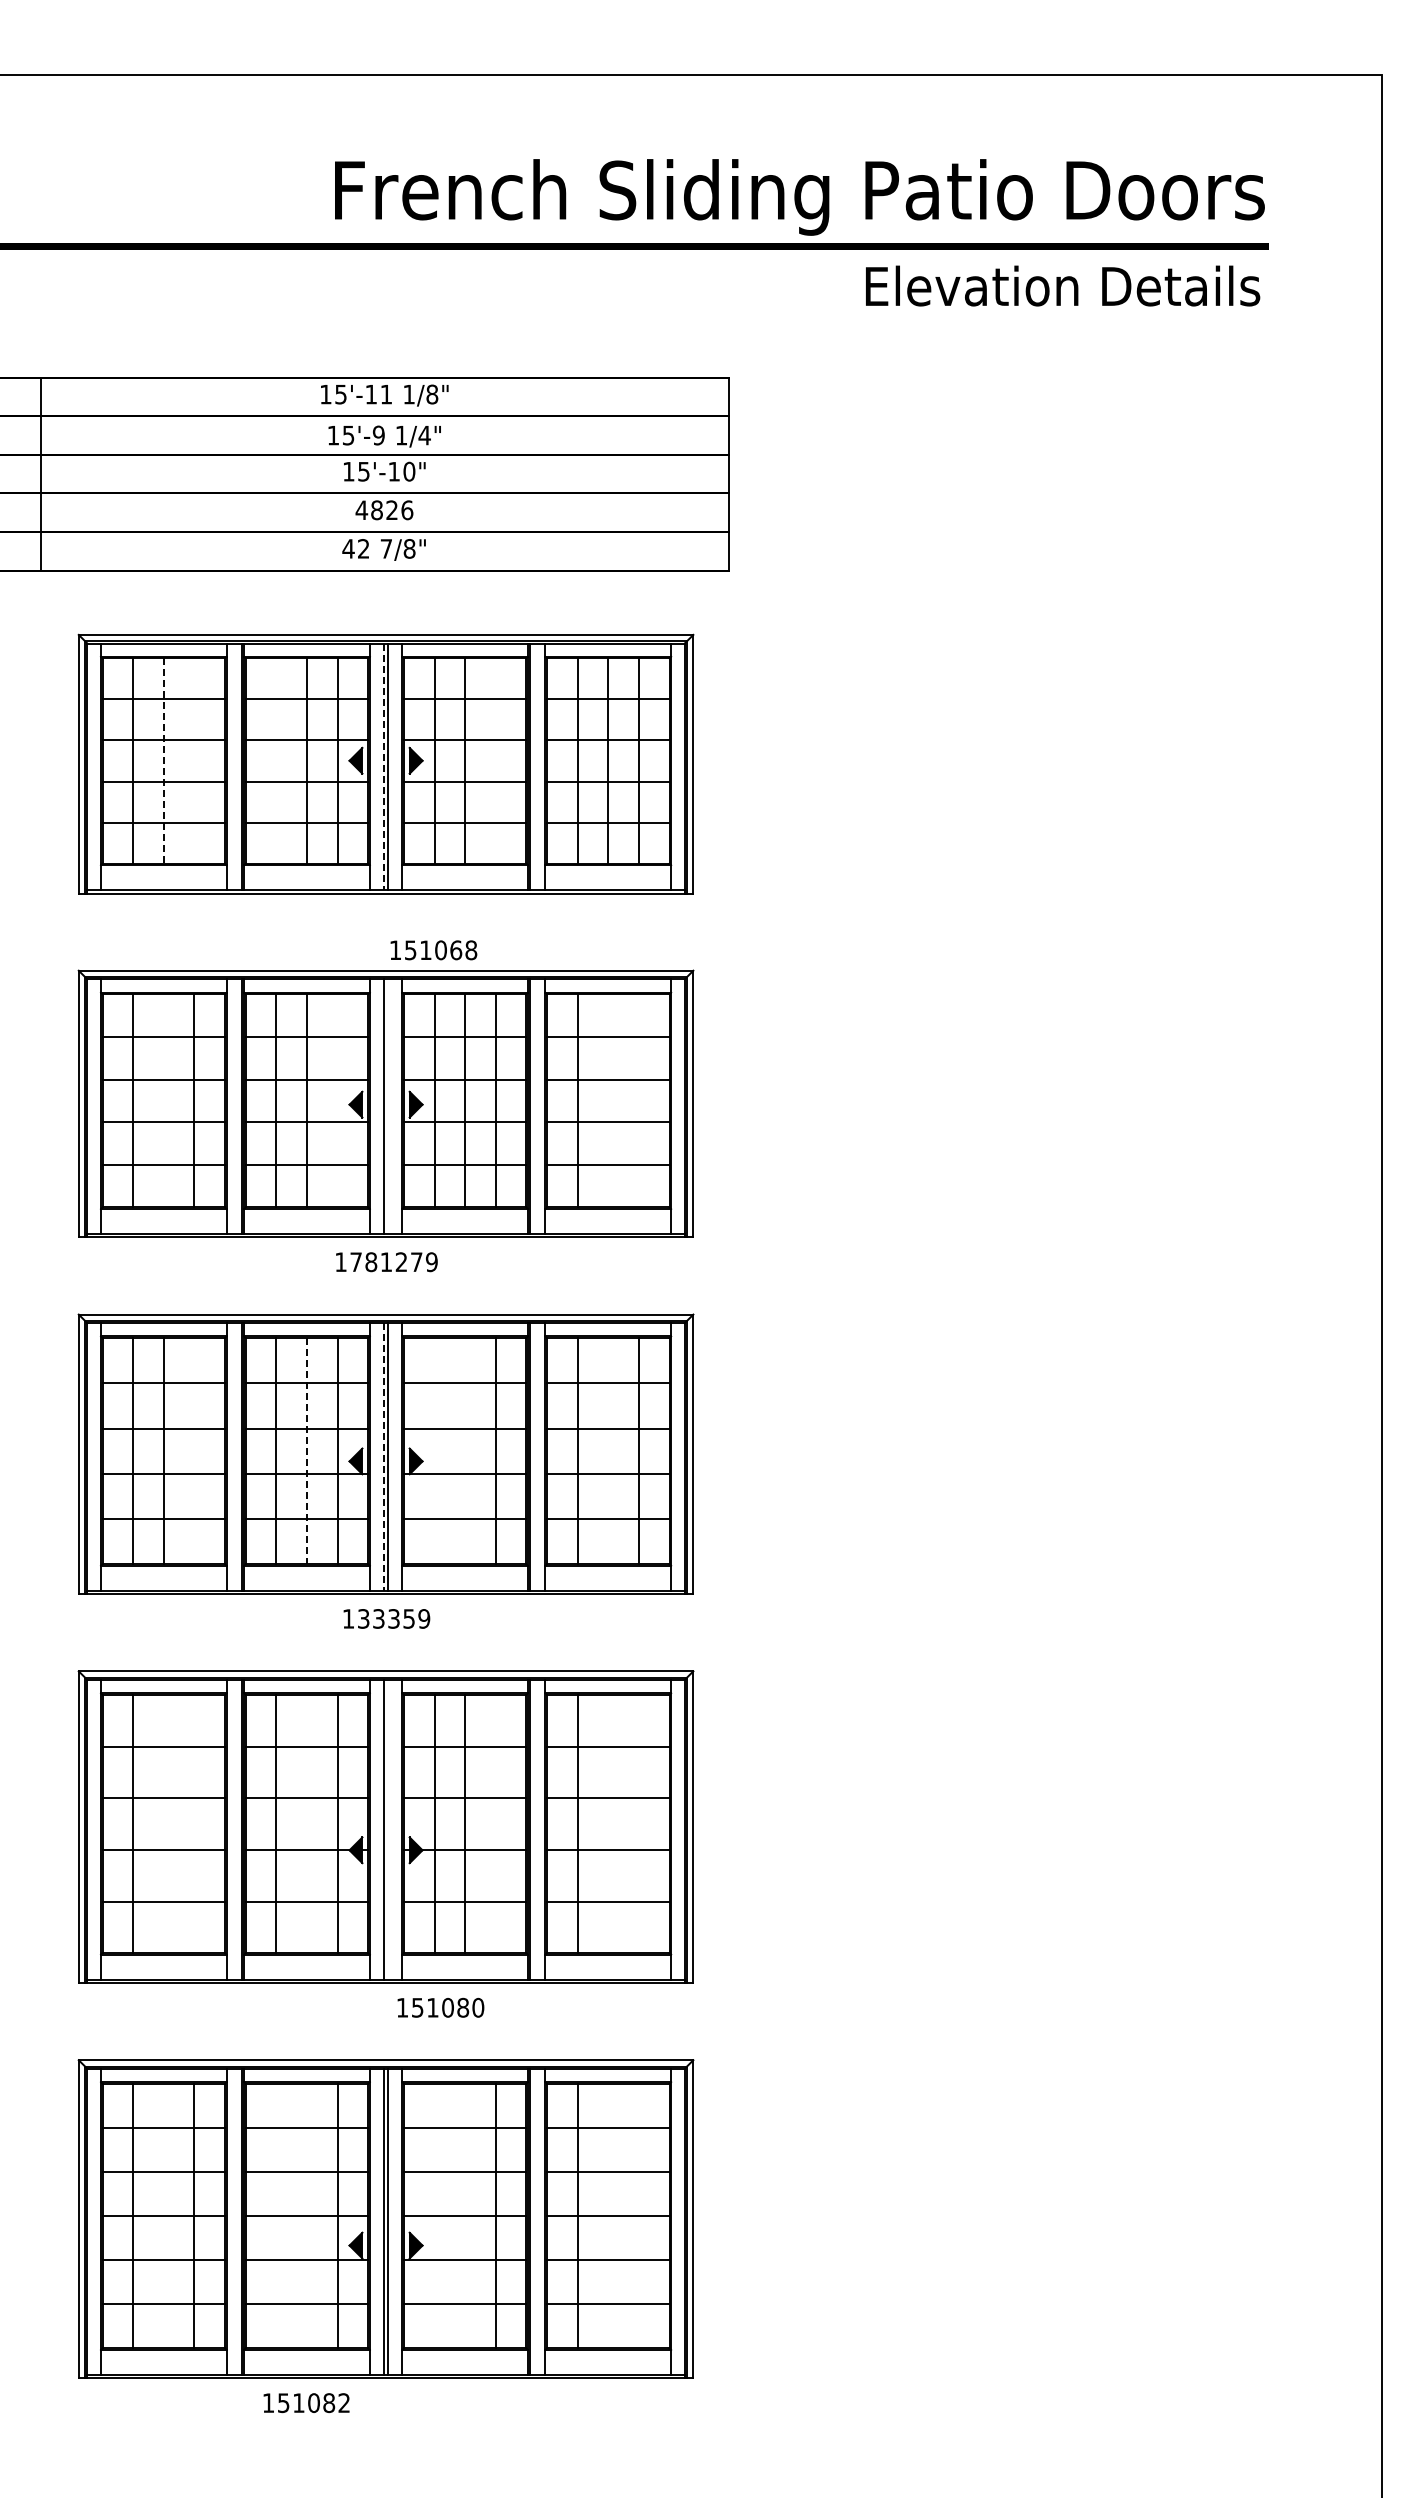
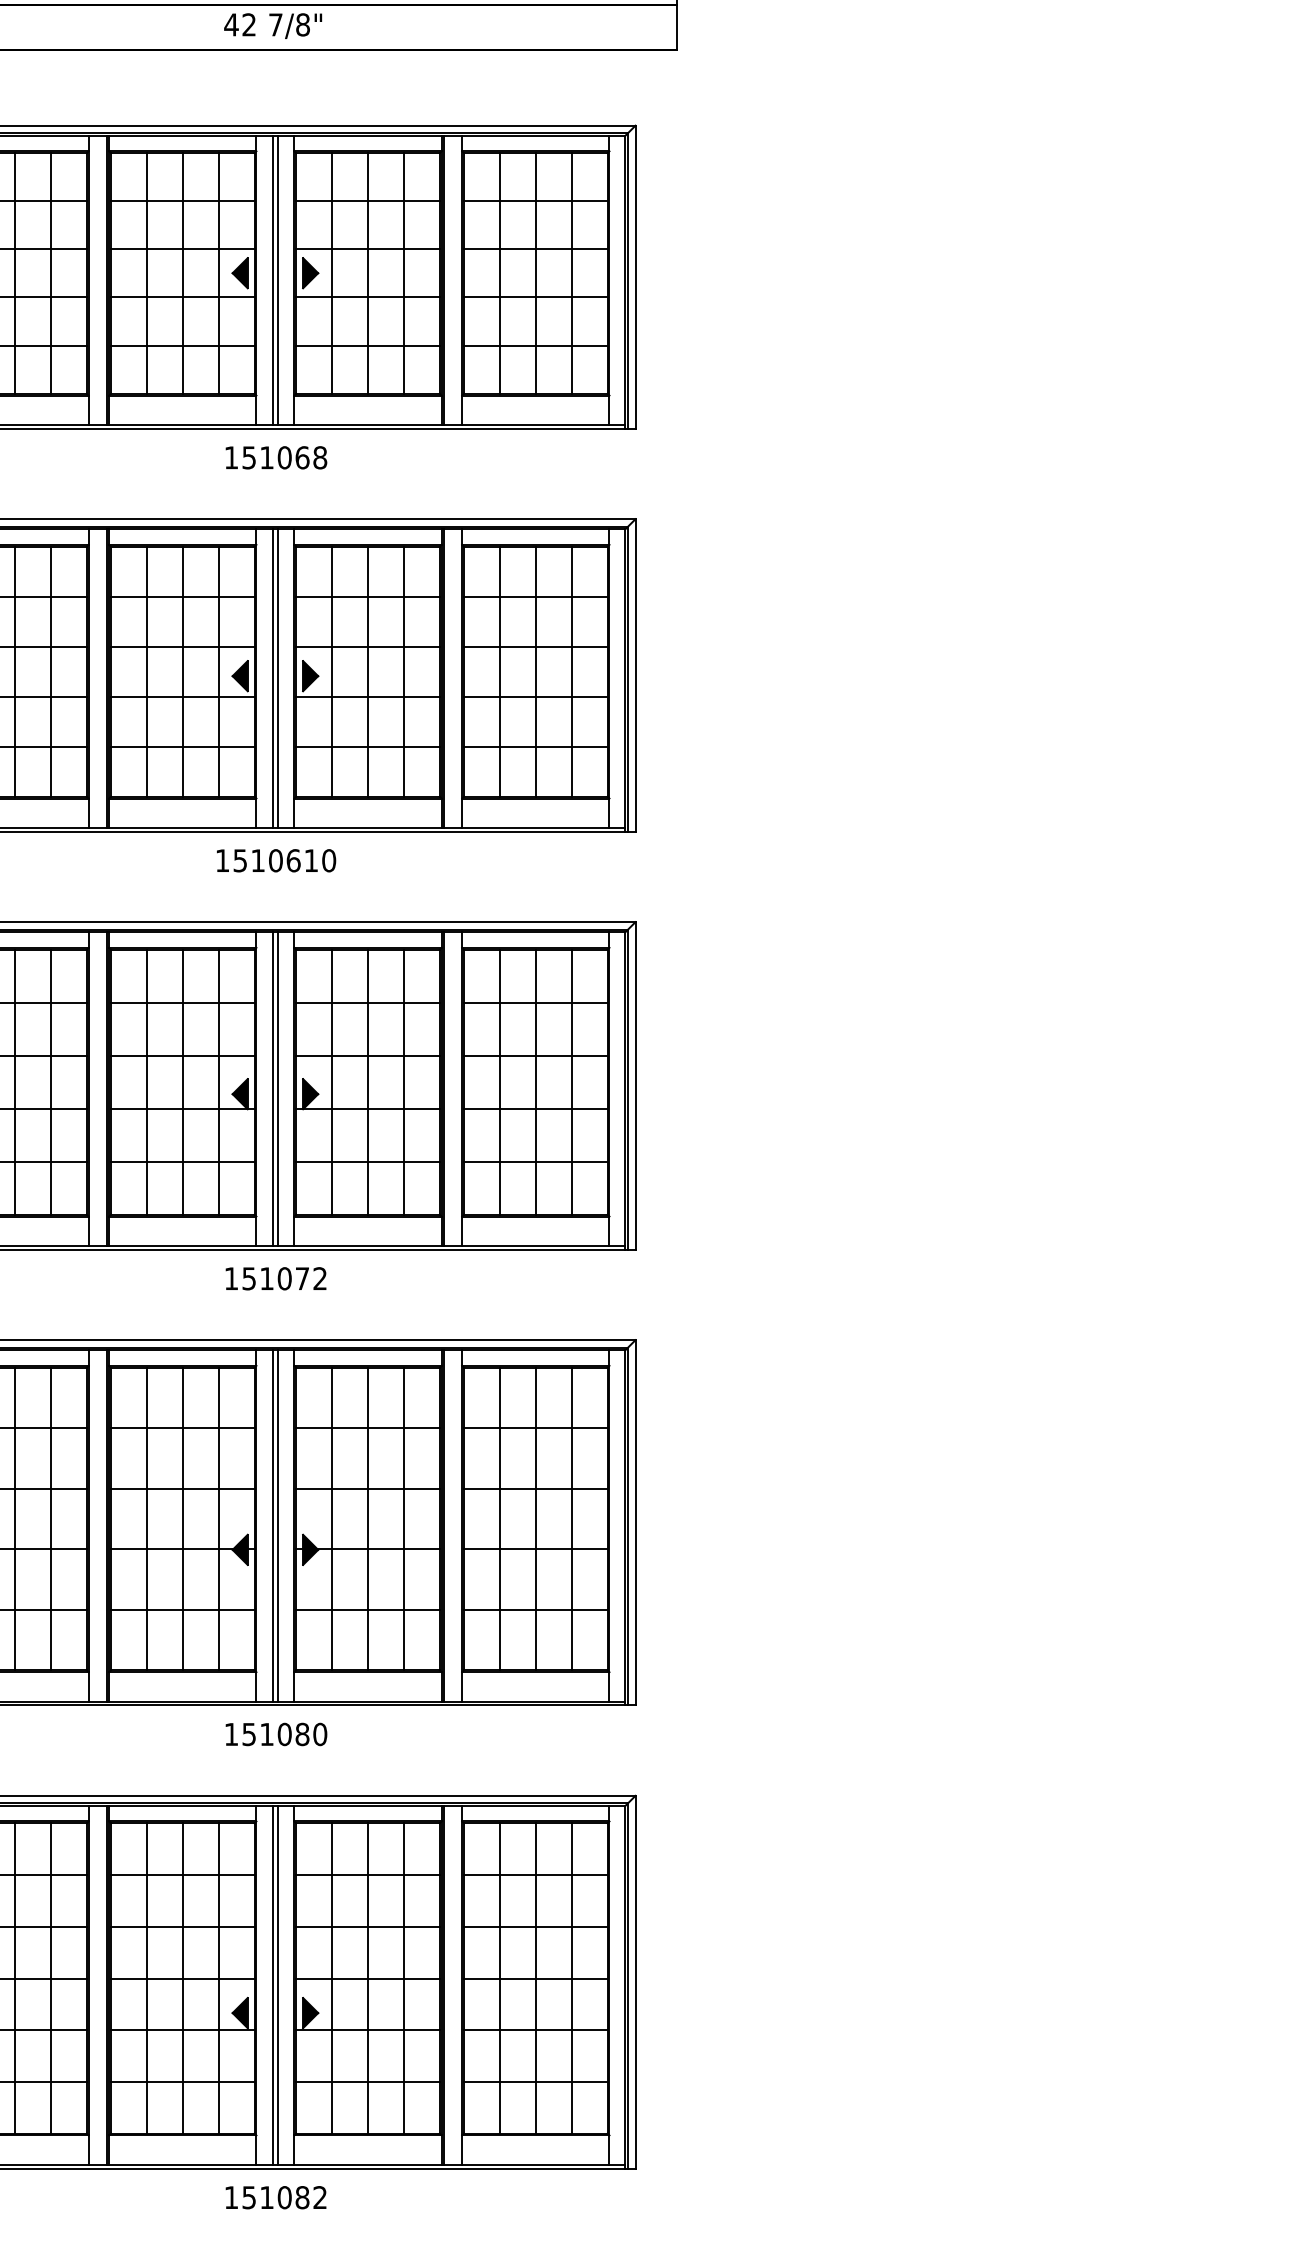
line: (194, 760) -> (50, 272), added
line: (276, 760) -> (147, 272), added
line: (495, 760) -> (403, 272), added
line: (163, 761) -> (14, 274), dashed -> solid
line: (383, 767) -> (272, 281), dashed -> solid
text: (433, 950) -> (275, 458), moved
line: (163, 1100) -> (14, 671), added
line: (337, 1100) -> (218, 671), added
line: (608, 1100) -> (536, 671), added
line: (638, 1100) -> (571, 671), added
line: (388, 1106) -> (278, 678), added
text: (393, 1262) -> (284, 861), 1781279 -> 1510610
line: (194, 1451) -> (50, 1082), added
line: (307, 1451) -> (183, 1082), dashed -> solid
line: (434, 1451) -> (332, 1082), added
line: (465, 1451) -> (368, 1082), added
line: (608, 1451) -> (536, 1082), added
line: (383, 1457) -> (272, 1089), dashed -> solid
text: (394, 1618) -> (285, 1278), 133359 -> 151072
line: (163, 1823) -> (14, 1518), added
line: (194, 1823) -> (50, 1518), added
line: (307, 1823) -> (183, 1518), added
line: (495, 1823) -> (403, 1518), added
line: (608, 1823) -> (536, 1518), added
line: (638, 1823) -> (571, 1518), added
line: (388, 1829) -> (278, 1525), added
text: (440, 2007) -> (275, 1734), moved
line: (163, 2215) -> (14, 1977), added
line: (276, 2215) -> (147, 1977), added
line: (307, 2215) -> (183, 1977), added
line: (434, 2215) -> (332, 1977), added
line: (465, 2215) -> (368, 1977), added
line: (608, 2215) -> (536, 1977), added
line: (638, 2215) -> (571, 1977), added
text: (306, 2403) -> (275, 2198), moved

